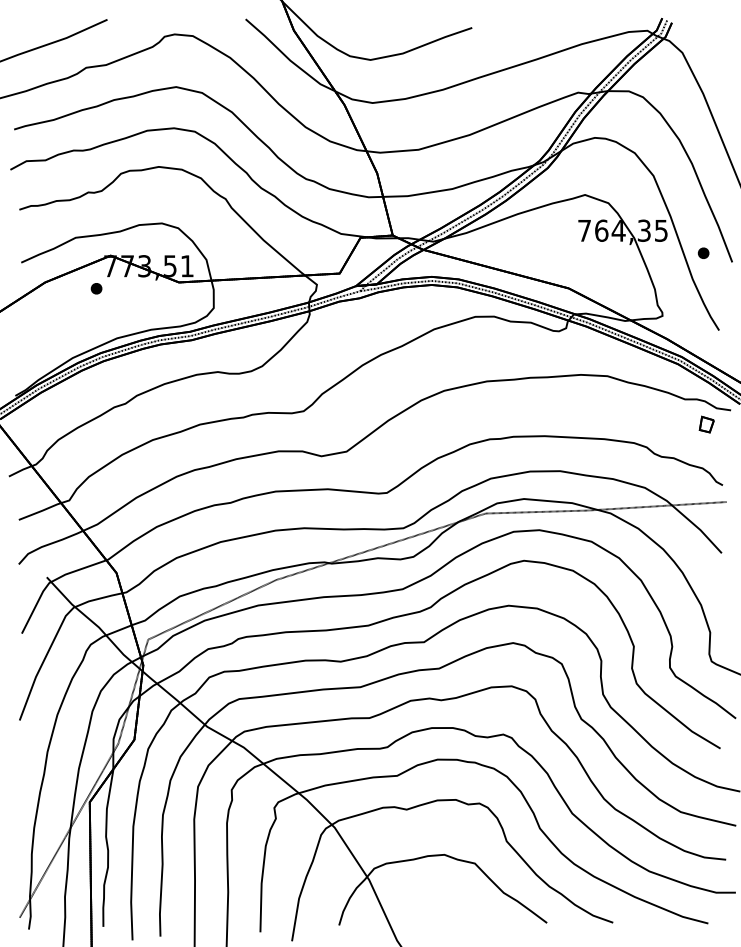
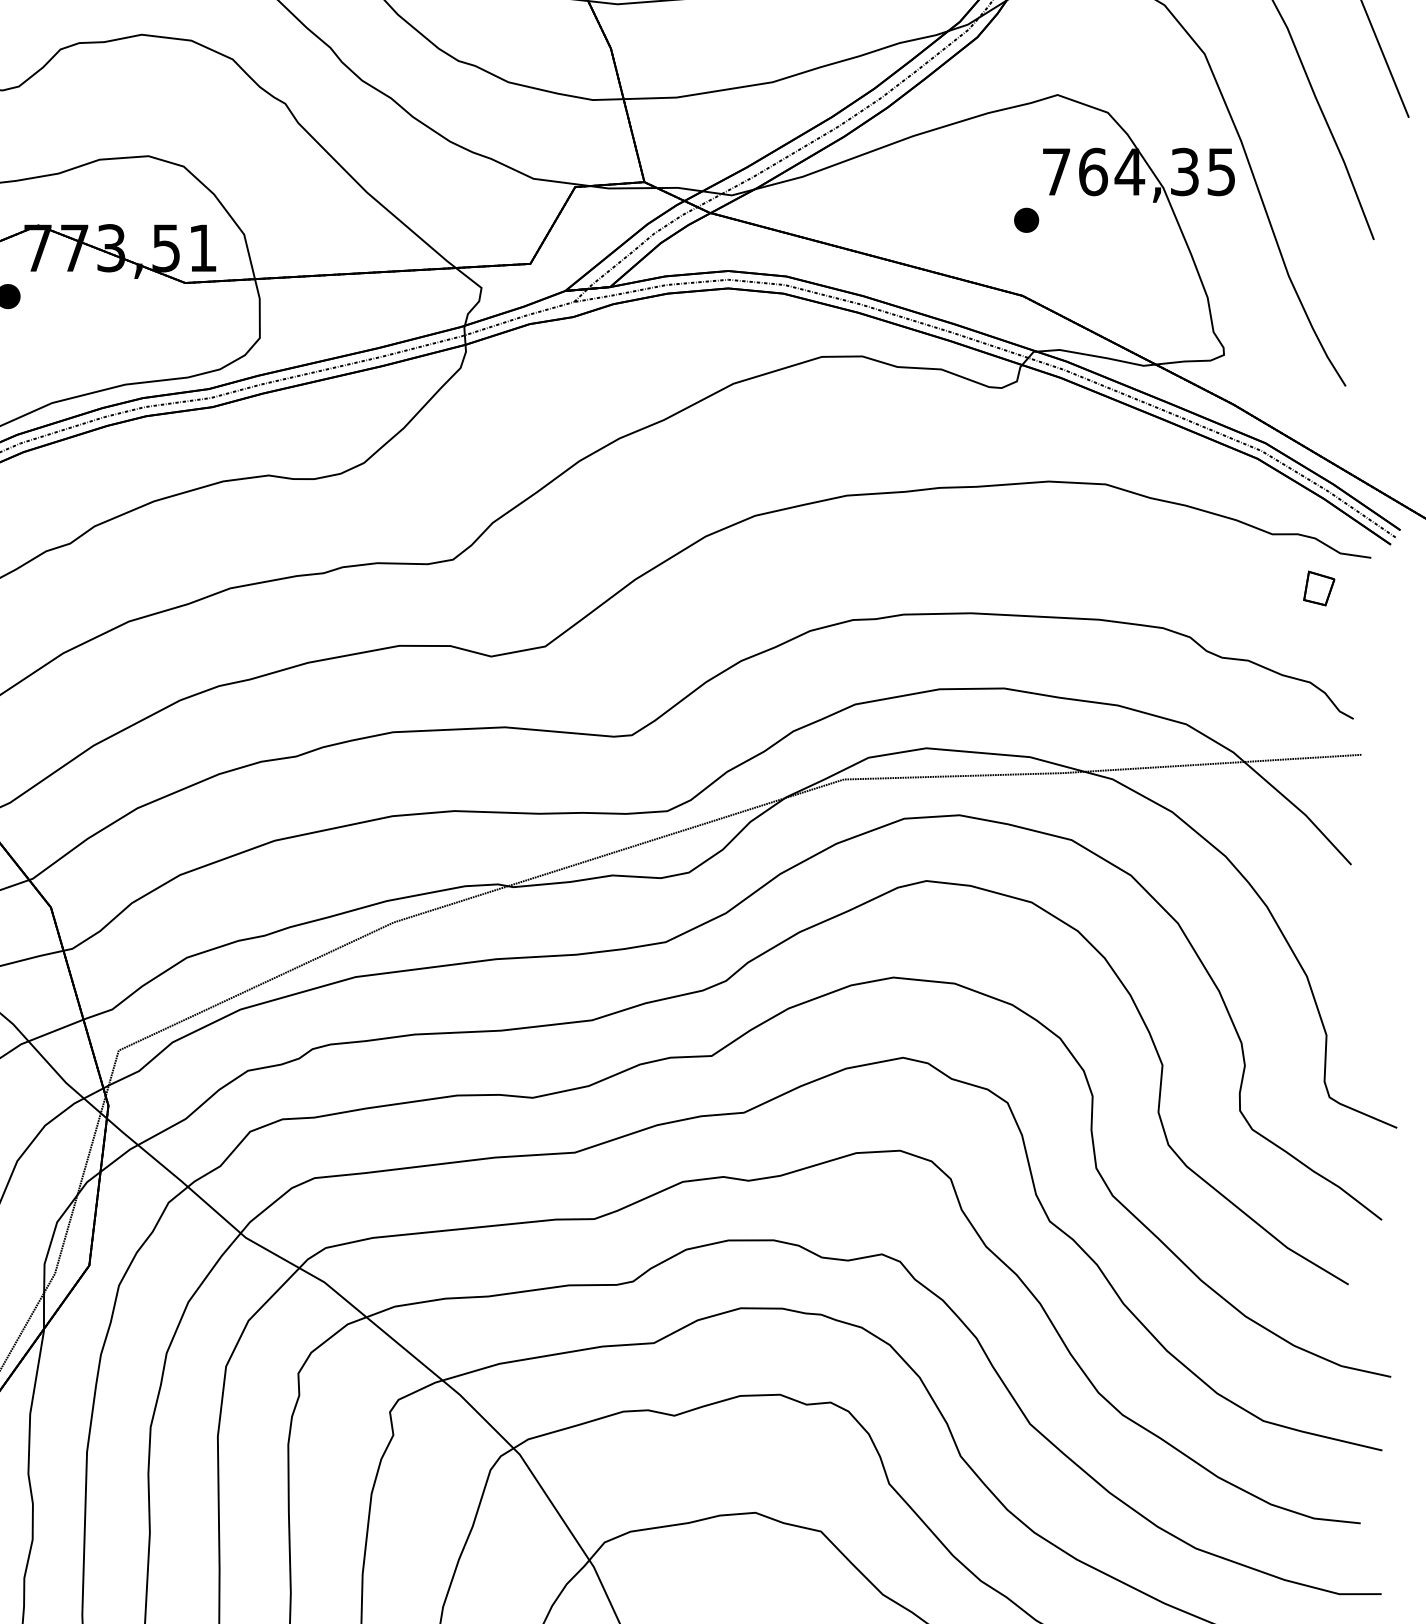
part: (703, 252) -> (1026, 218), moved

